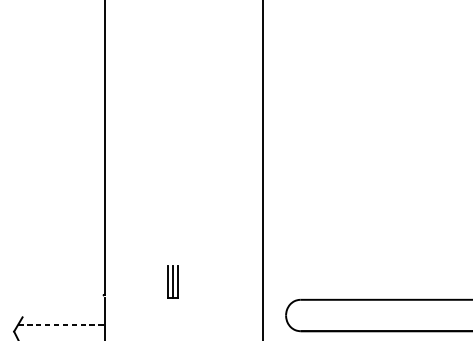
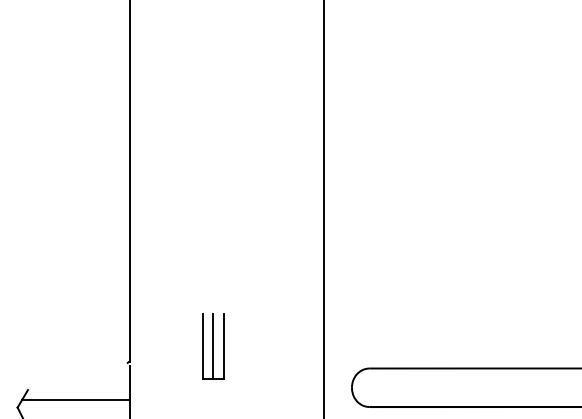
part: (173, 281) -> (213, 346), size x1.67
line: (61, 325) -> (75, 399), dashed -> solid

